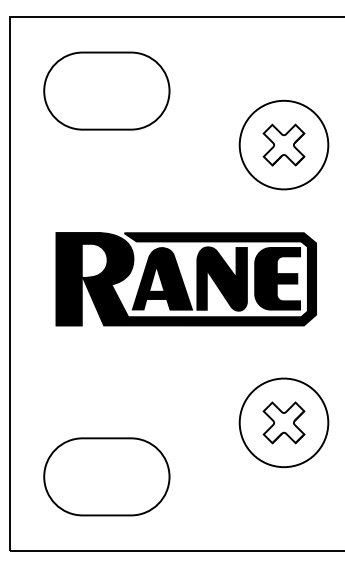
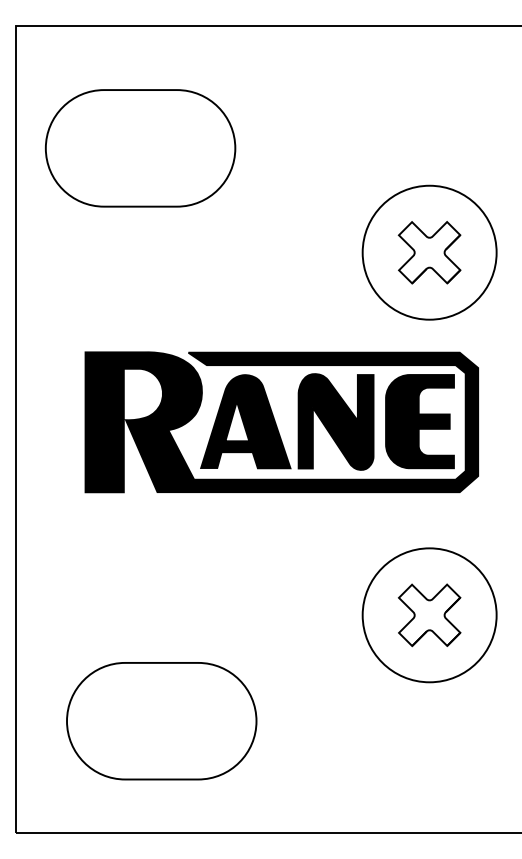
part: (106, 90) -> (140, 147), moved
part: (283, 144) -> (428, 251), moved
part: (283, 422) -> (428, 614), moved

